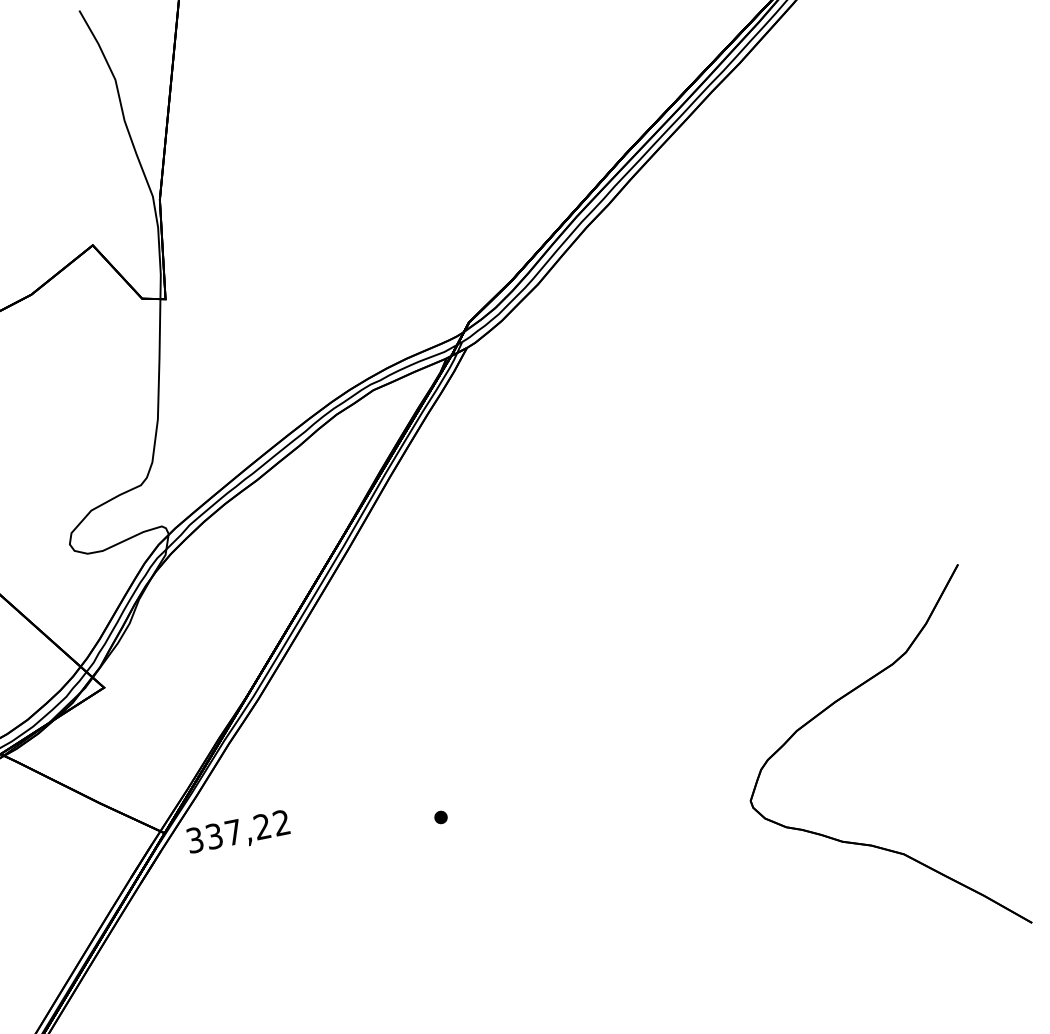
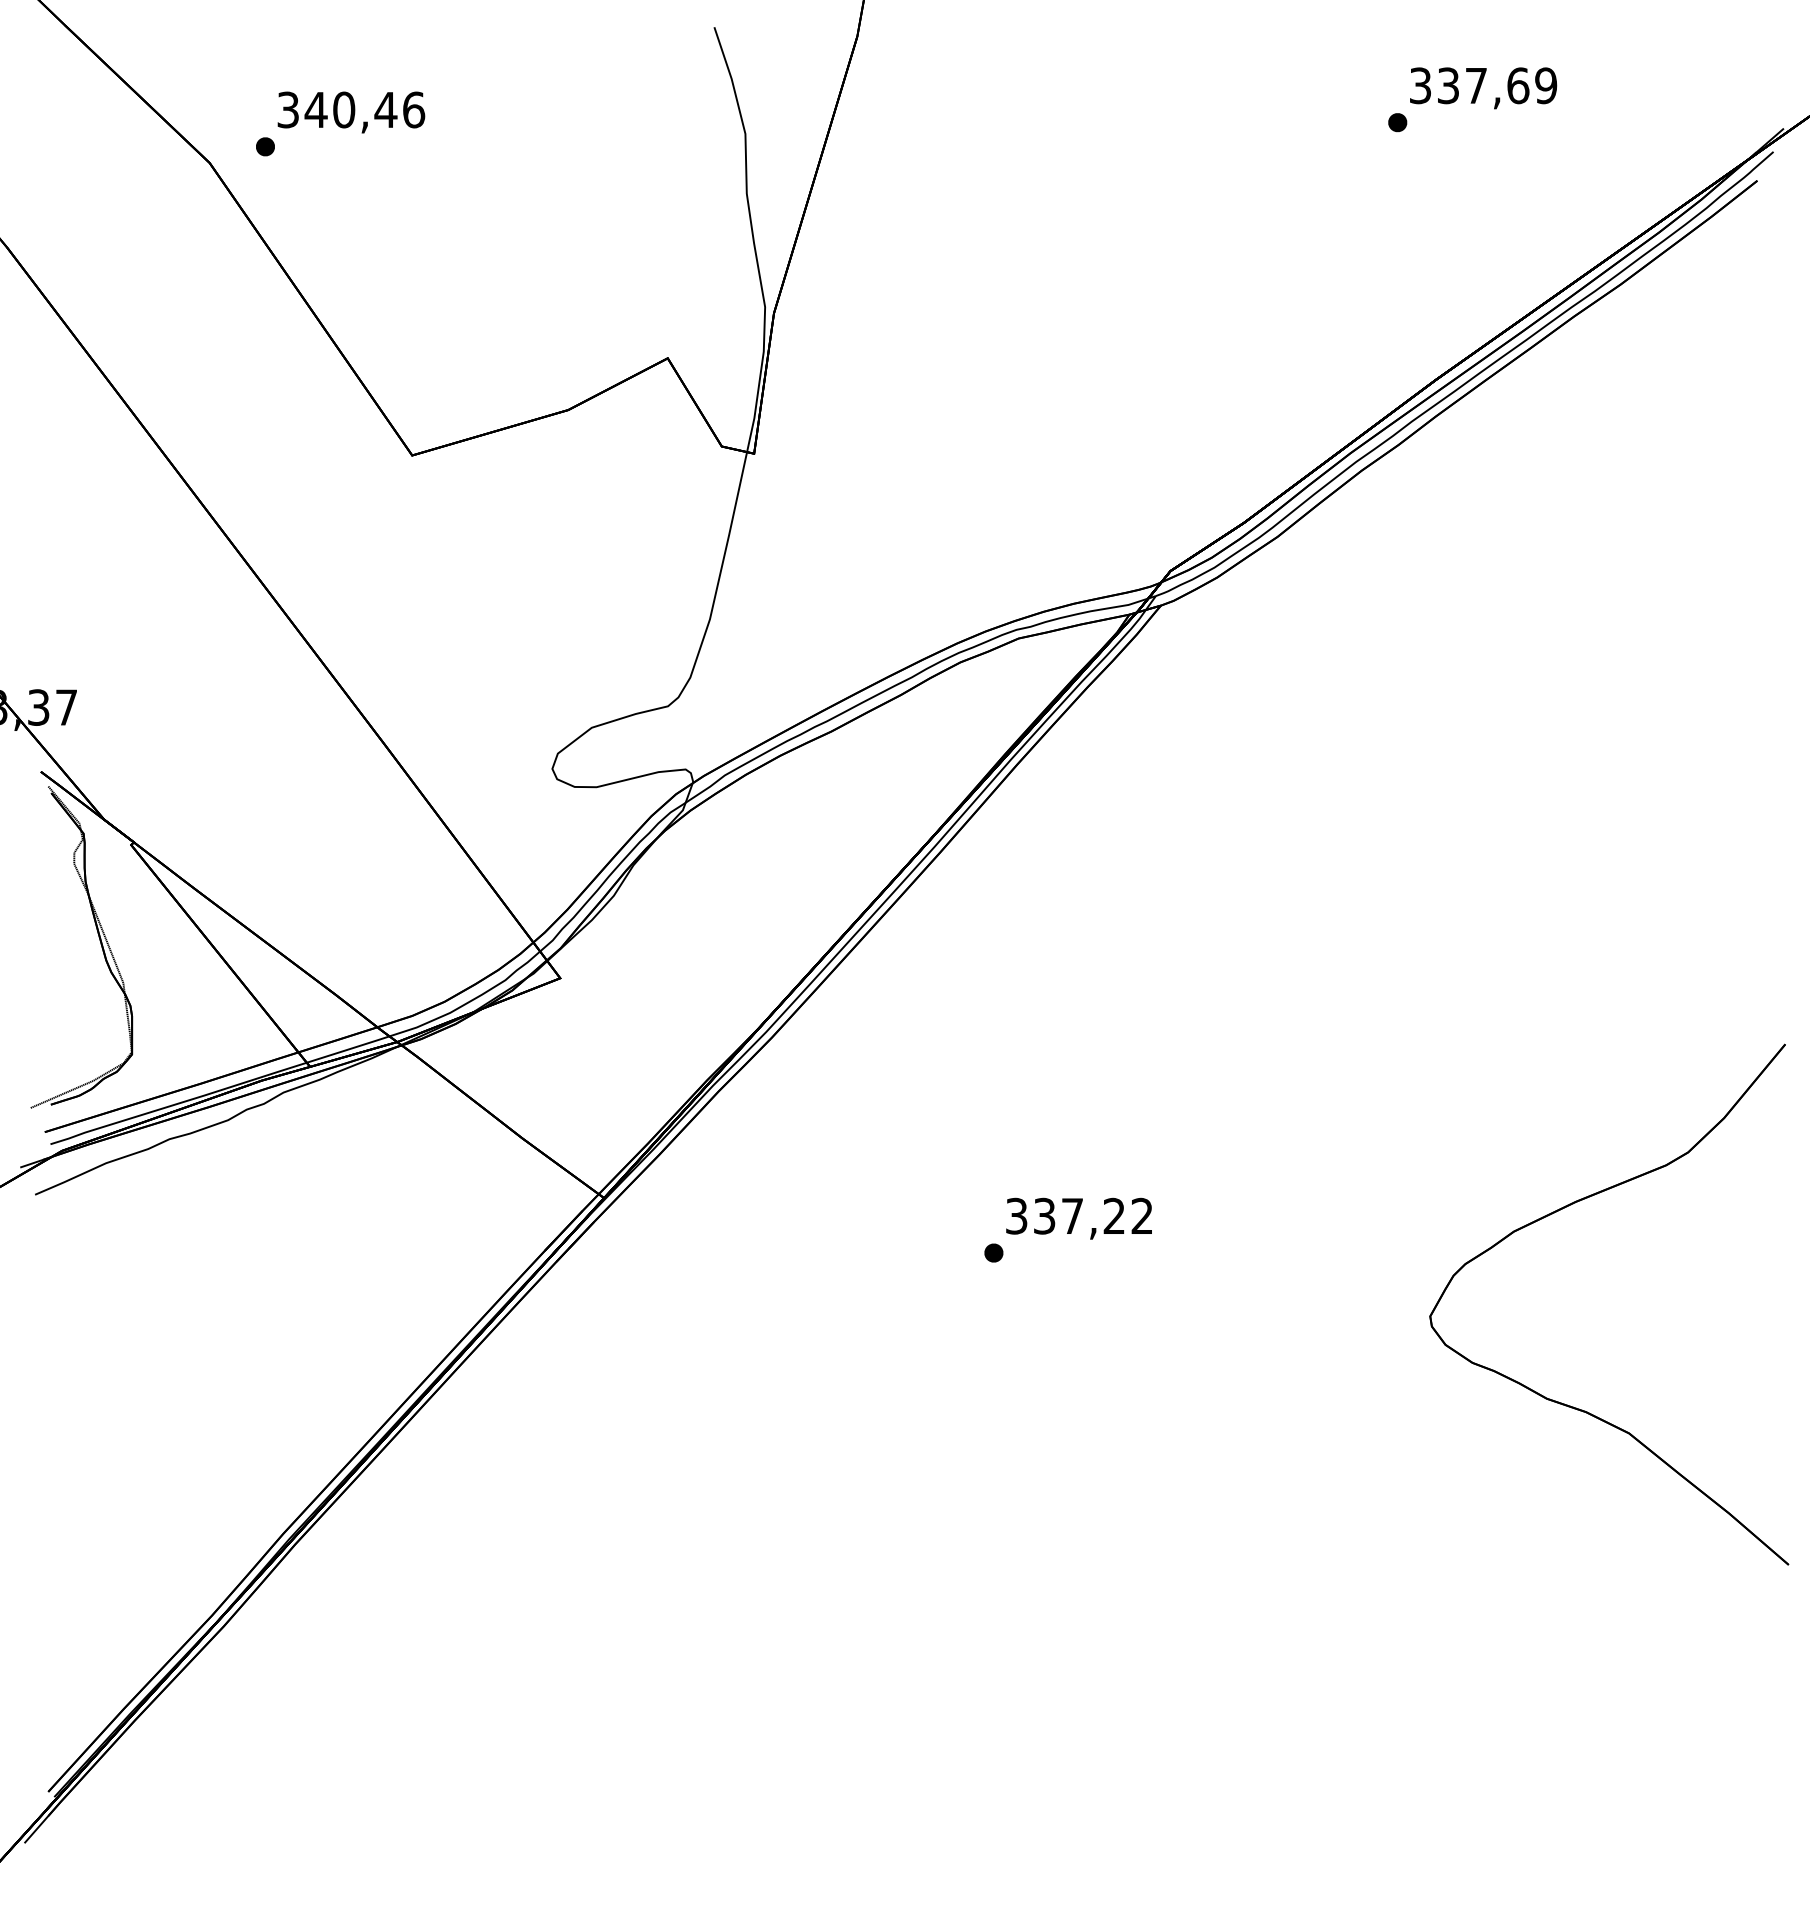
text: (238, 833) -> (1078, 1218), moved

